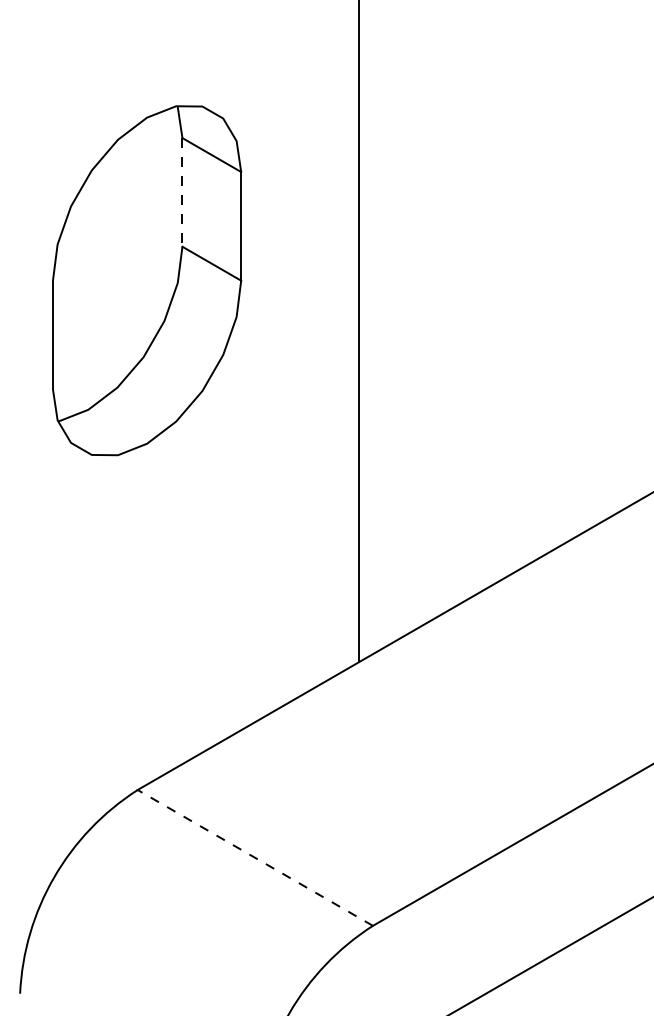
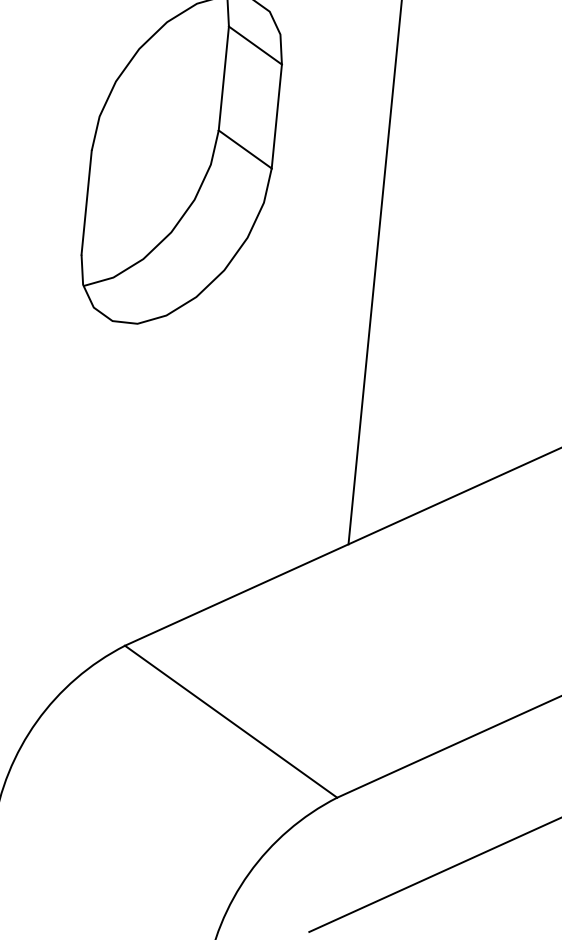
line: (182, 192) -> (223, 78), dashed -> solid
line: (255, 857) -> (231, 721), dashed -> solid

